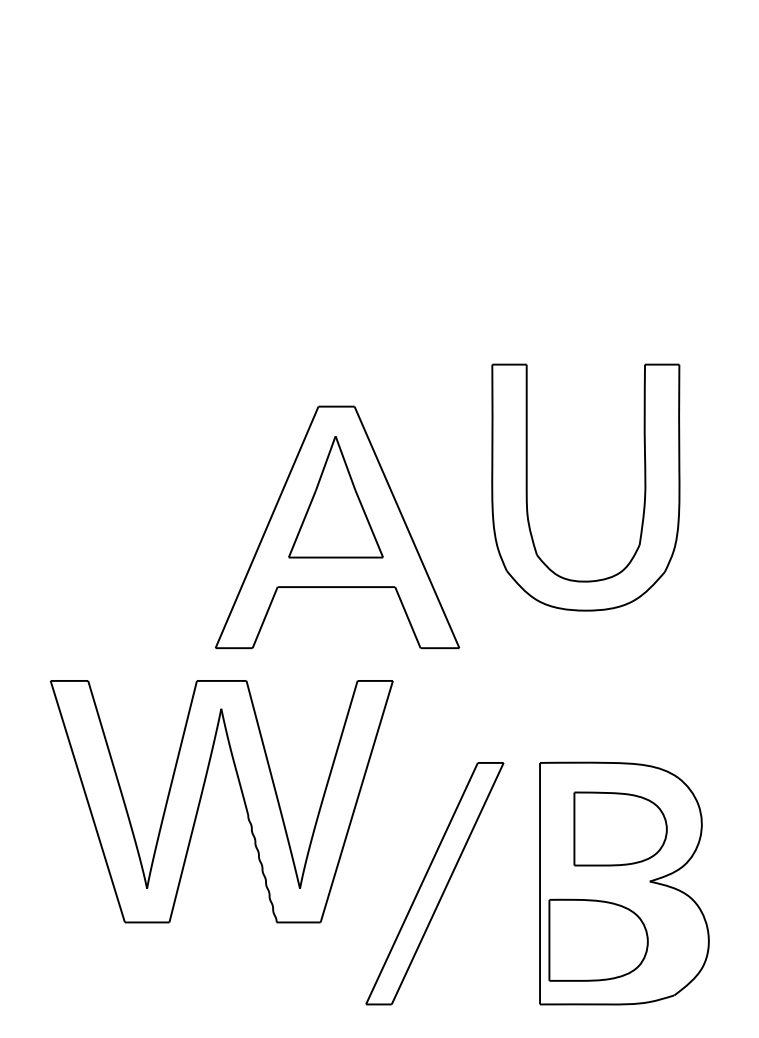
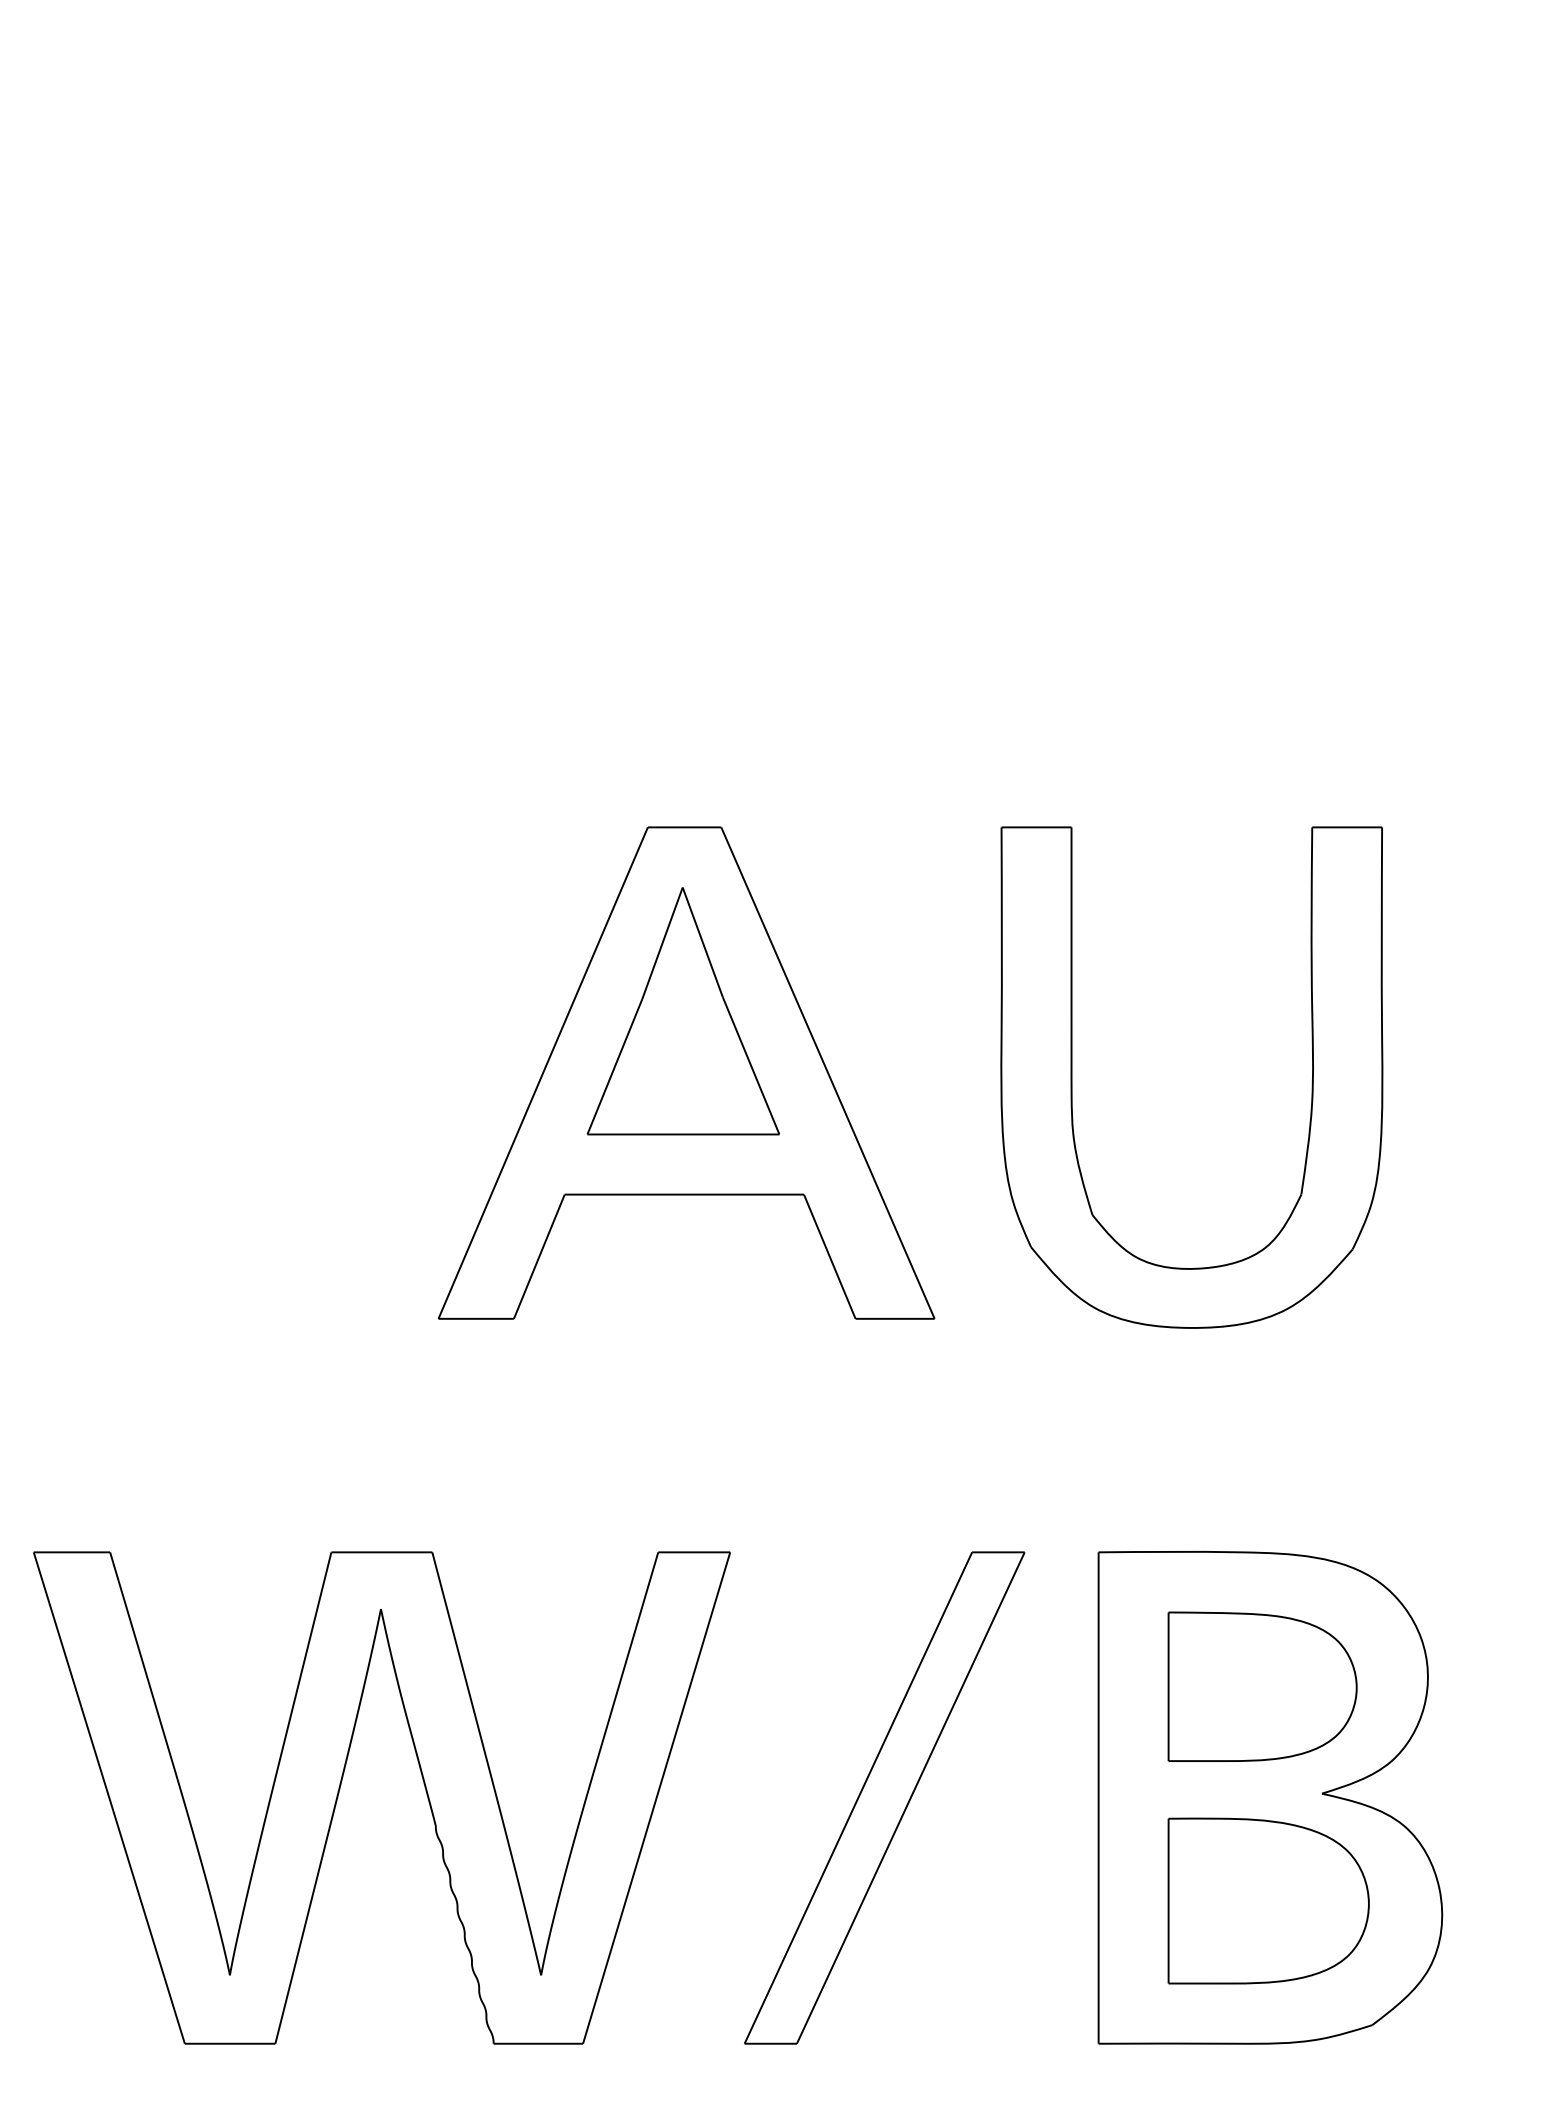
part: (527, 487) -> (1073, 1077), moved
part: (202, 795) -> (342, 1785), moved
part: (598, 939) -> (1268, 1899), moved

